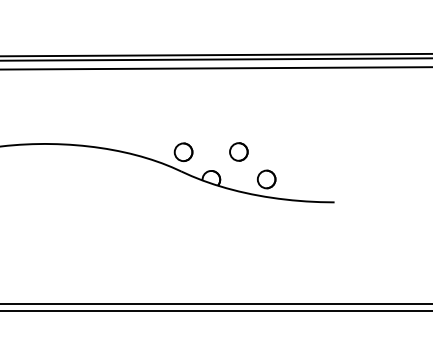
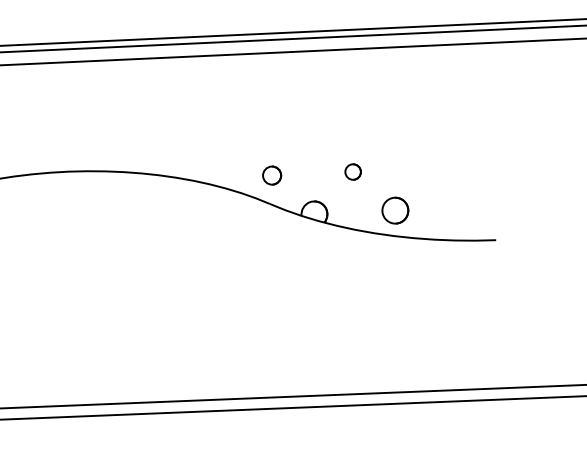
part: (183, 151) -> (271, 174), size x0.7
circle: (238, 151) -> (352, 171), size x0.6

